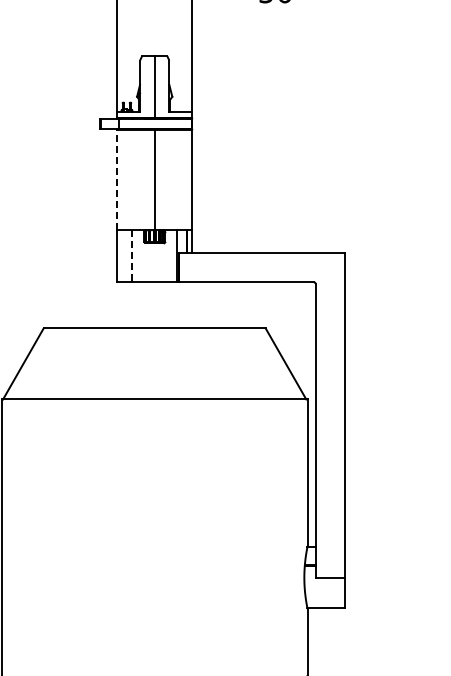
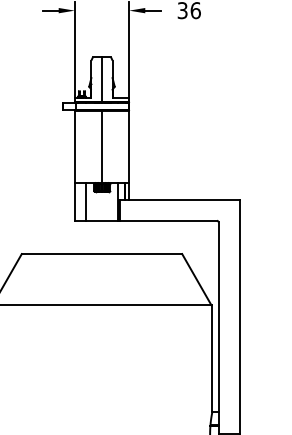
line: (117, 179) -> (75, 146), dashed -> solid
line: (132, 256) -> (85, 202), dashed -> solid

